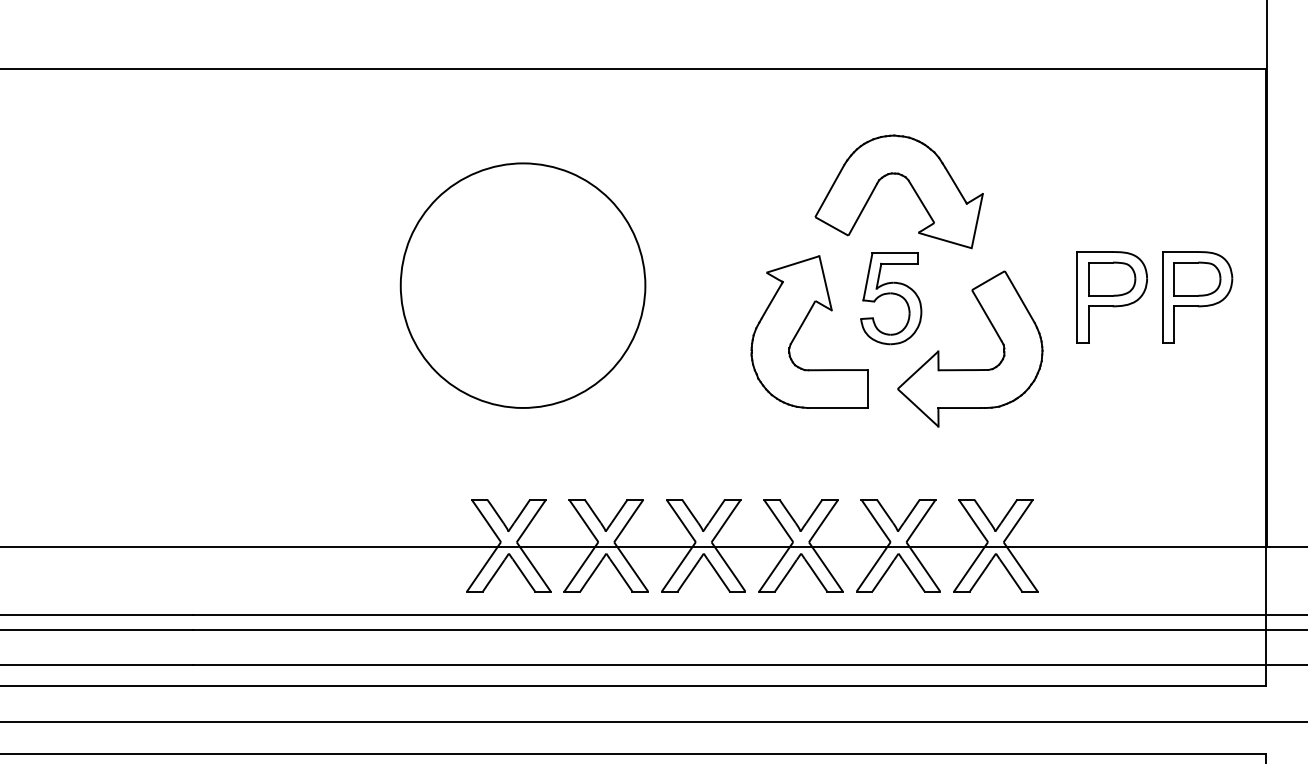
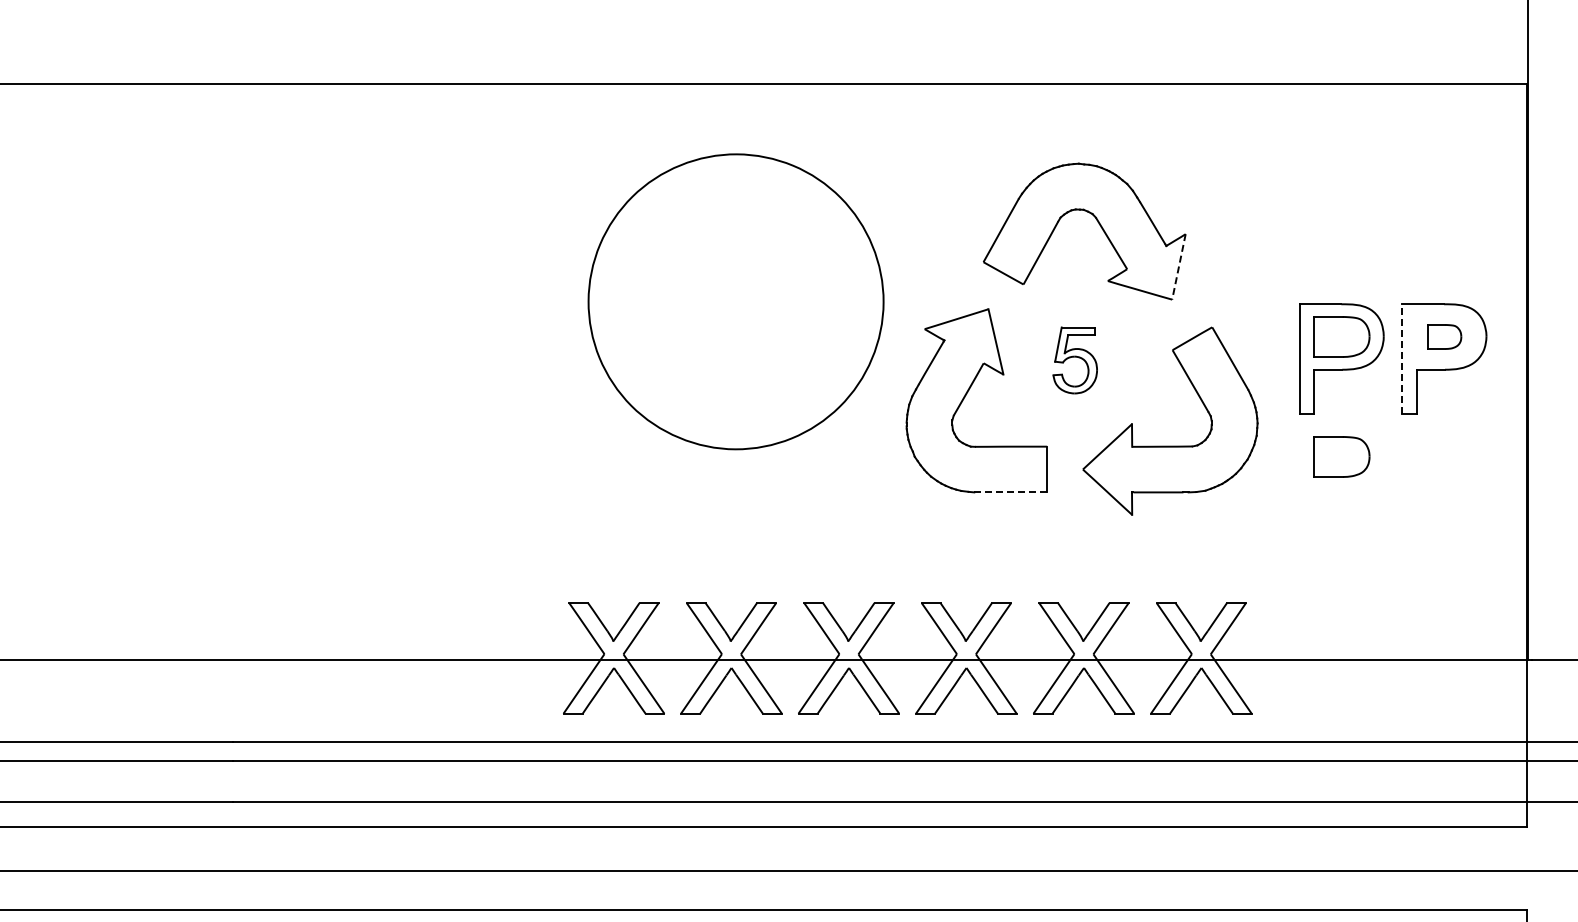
line: (976, 221) -> (1178, 267), solid -> dashed
part: (1197, 278) -> (1444, 336), size x0.6
part: (522, 285) -> (735, 301), moved
line: (1162, 297) -> (1402, 359), solid -> dashed
part: (891, 298) -> (1075, 360), size x0.6
part: (1112, 378) -> (1341, 456), added
line: (837, 408) -> (1010, 492), solid -> dashed

